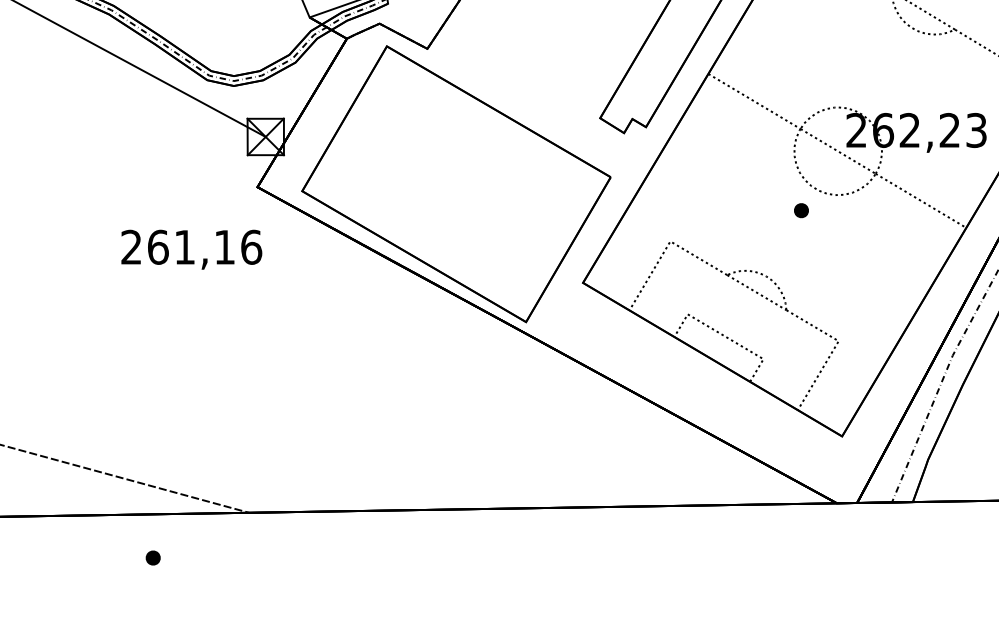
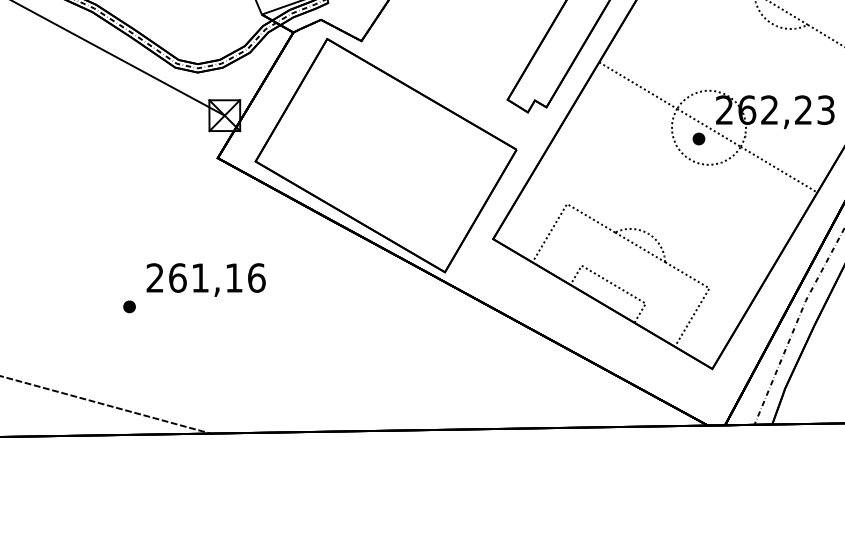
part: (800, 210) -> (698, 138), moved
text: (190, 249) -> (205, 279), moved
part: (153, 557) -> (129, 306), moved

